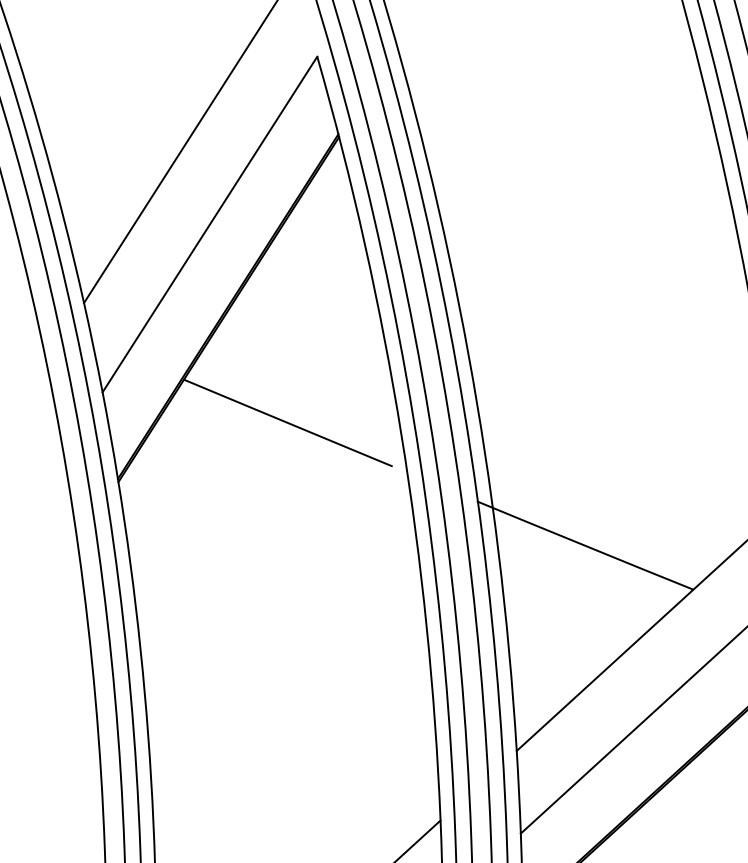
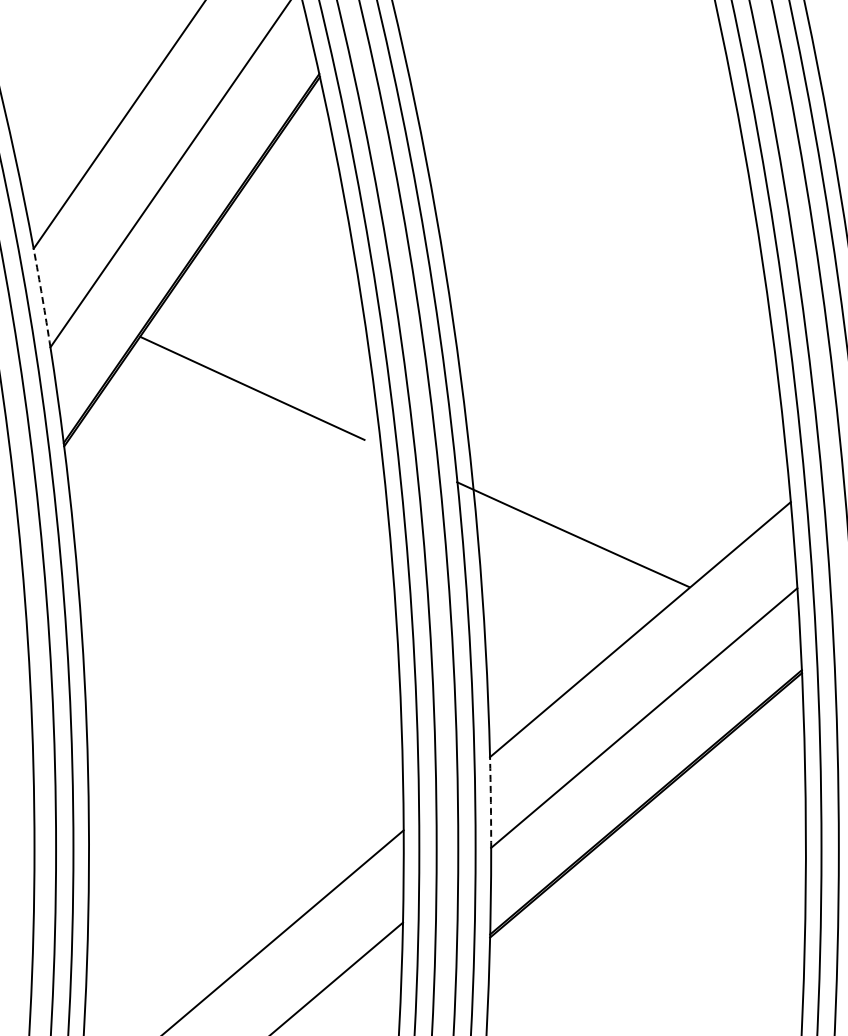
arc: (93, 348) -> (42, 298), solid -> dashed
arc: (518, 792) -> (490, 802), solid -> dashed

